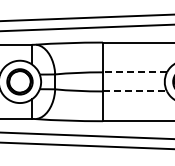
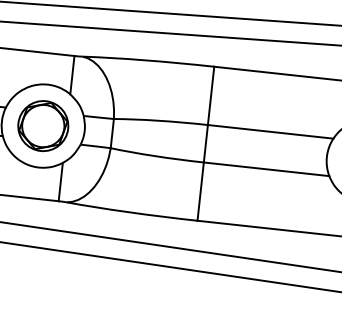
line: (134, 72) -> (269, 132), dashed -> solid
line: (135, 91) -> (267, 169), dashed -> solid

